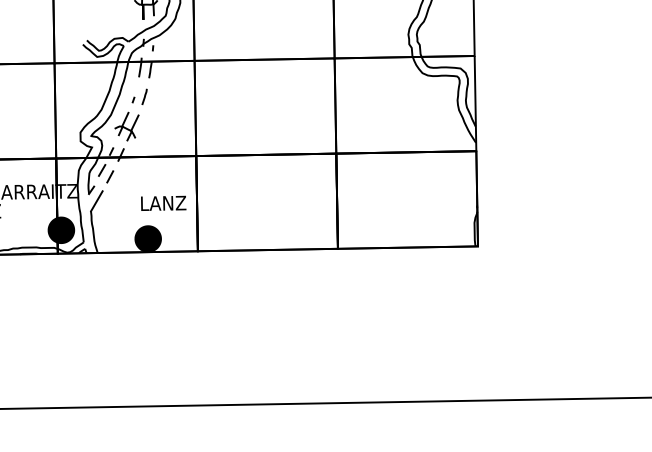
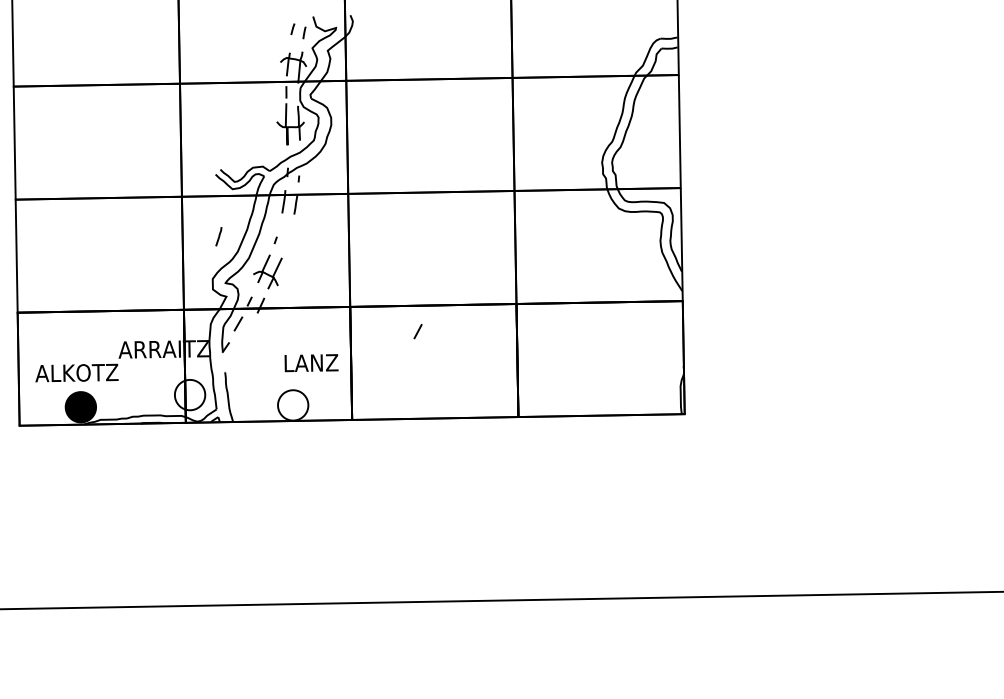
line: (144, 96) -> (218, 236), moved
line: (109, 176) -> (417, 331), moved
line: (97, 201) -> (232, 360), removed
fill: (60, 229) -> (189, 394), removed
fill: (148, 239) -> (293, 405), removed

